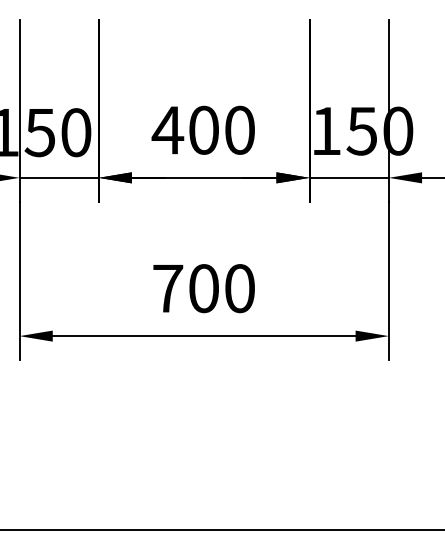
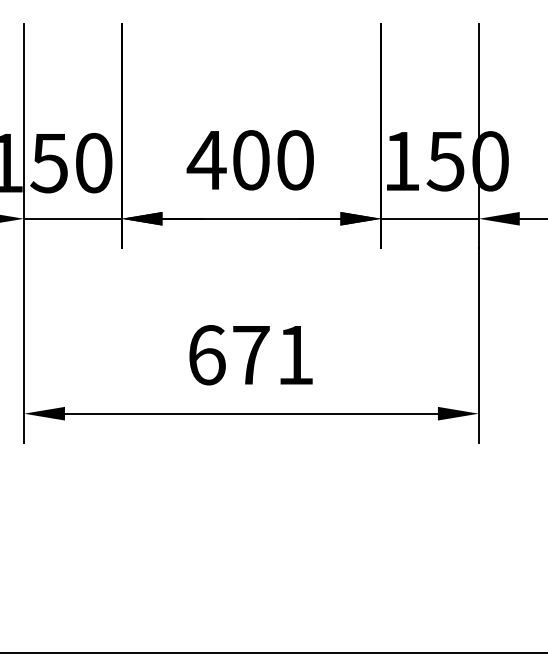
text: (203, 288) -> (250, 355), 700 -> 671

